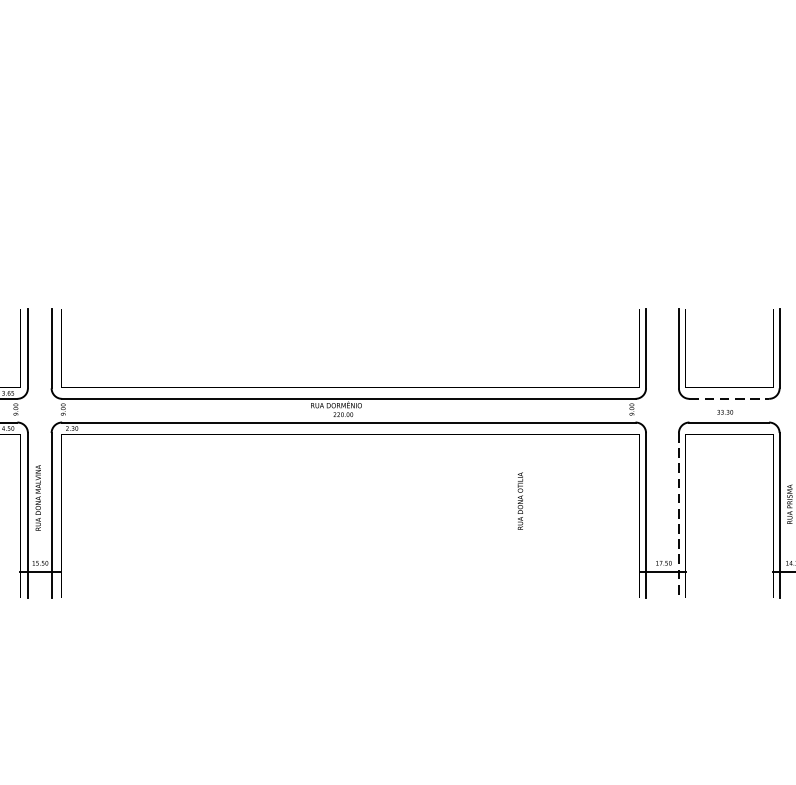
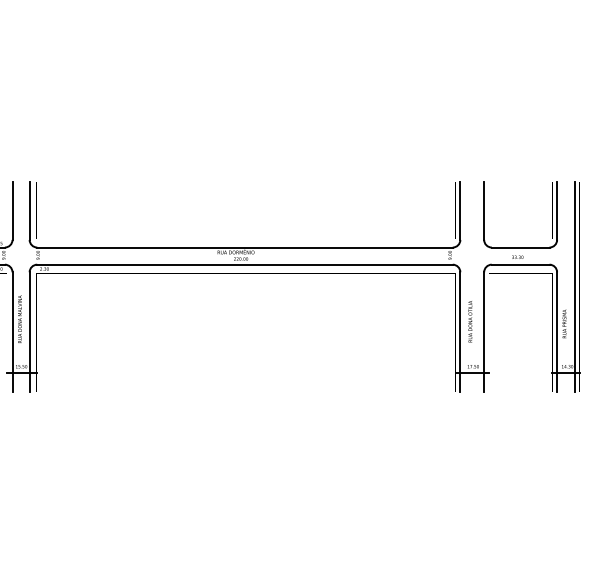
line: (729, 398) -> (520, 247), dashed -> solid
text: (520, 500) -> (470, 321), moved
line: (679, 516) -> (484, 332), dashed -> solid

